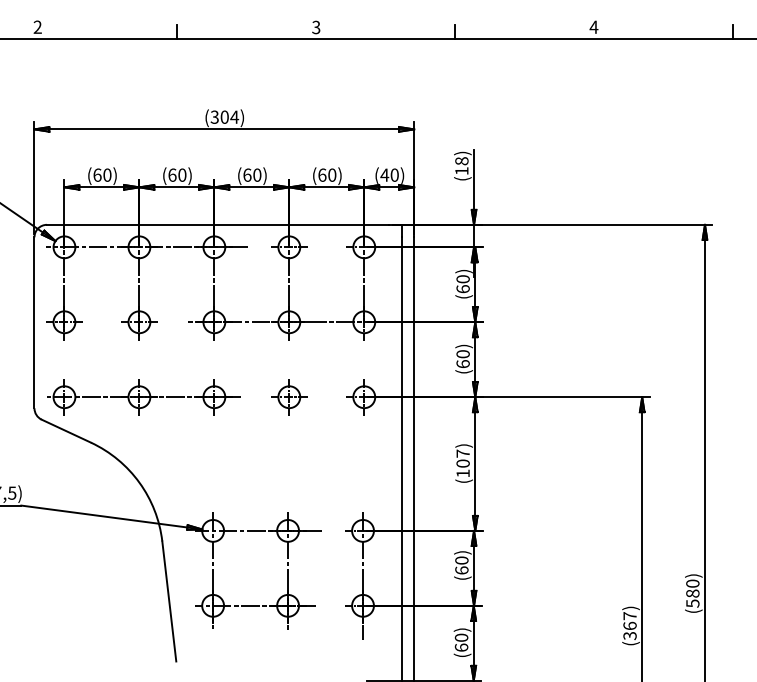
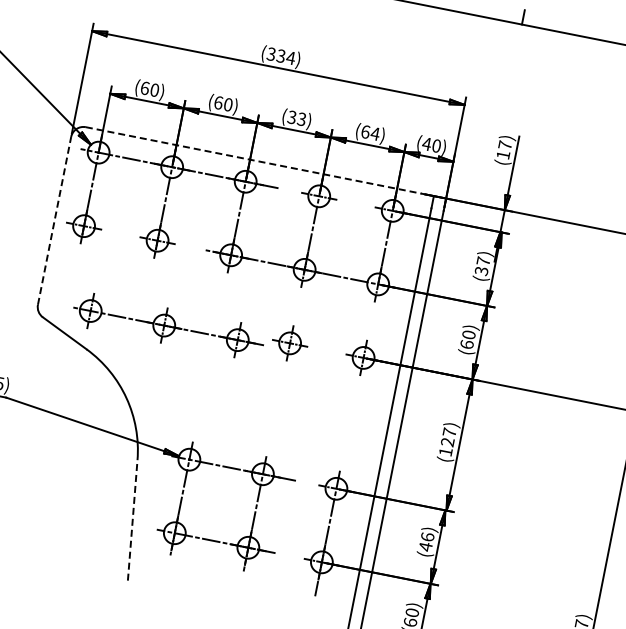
text: (224, 116) -> (281, 55), (304) -> (334)
text: (461, 161) -> (504, 145), (18) -> (17)
text: (252, 174) -> (297, 117), (60) -> (33)
text: (331, 174) -> (374, 133), (60) -> (64)
line: (218, 224) -> (254, 160), solid -> dashed
text: (462, 284) -> (481, 266), (60) -> (37)
line: (34, 322) -> (54, 220), solid -> dashed
part: (143, 397) -> (168, 326), moved
text: (462, 463) -> (447, 442), (107) -> (127)
text: (461, 565) -> (426, 541), (60) -> (46)
line: (169, 600) -> (133, 519), solid -> dashed

